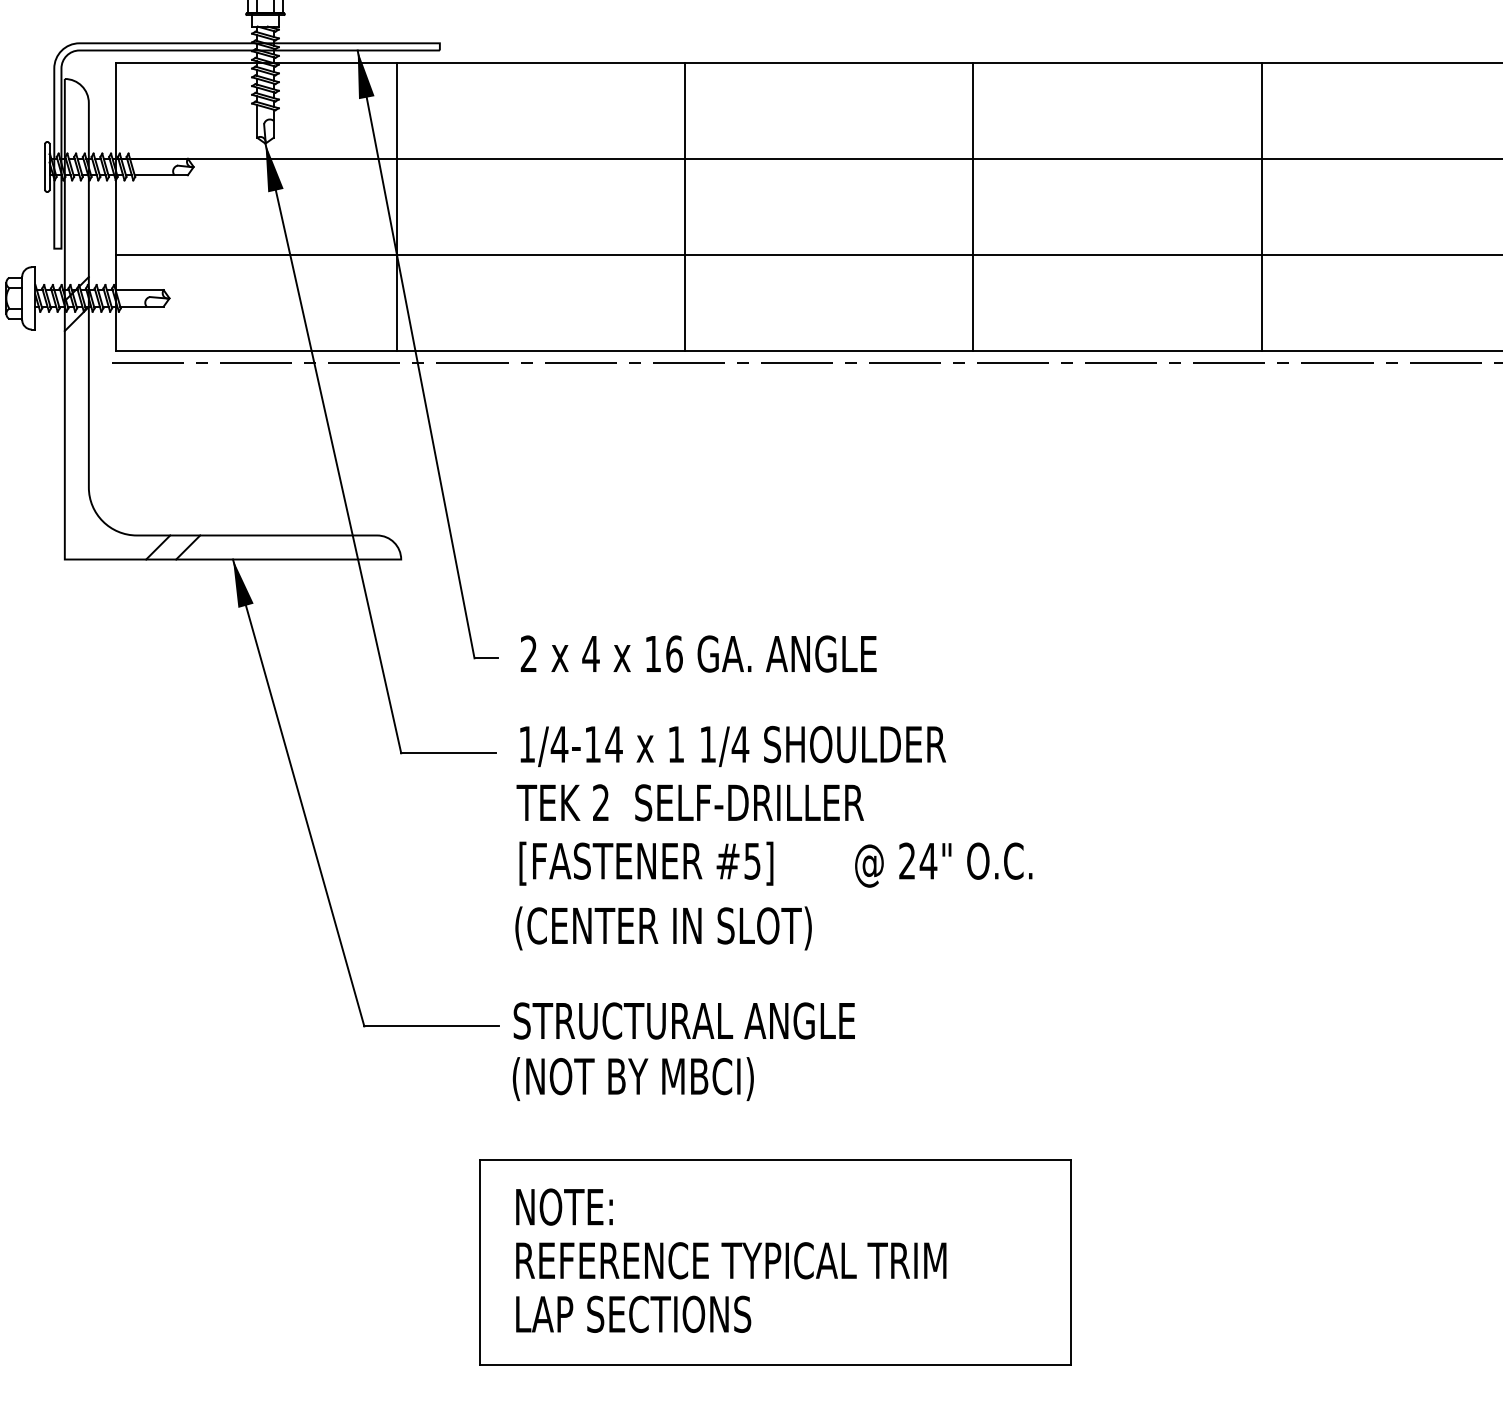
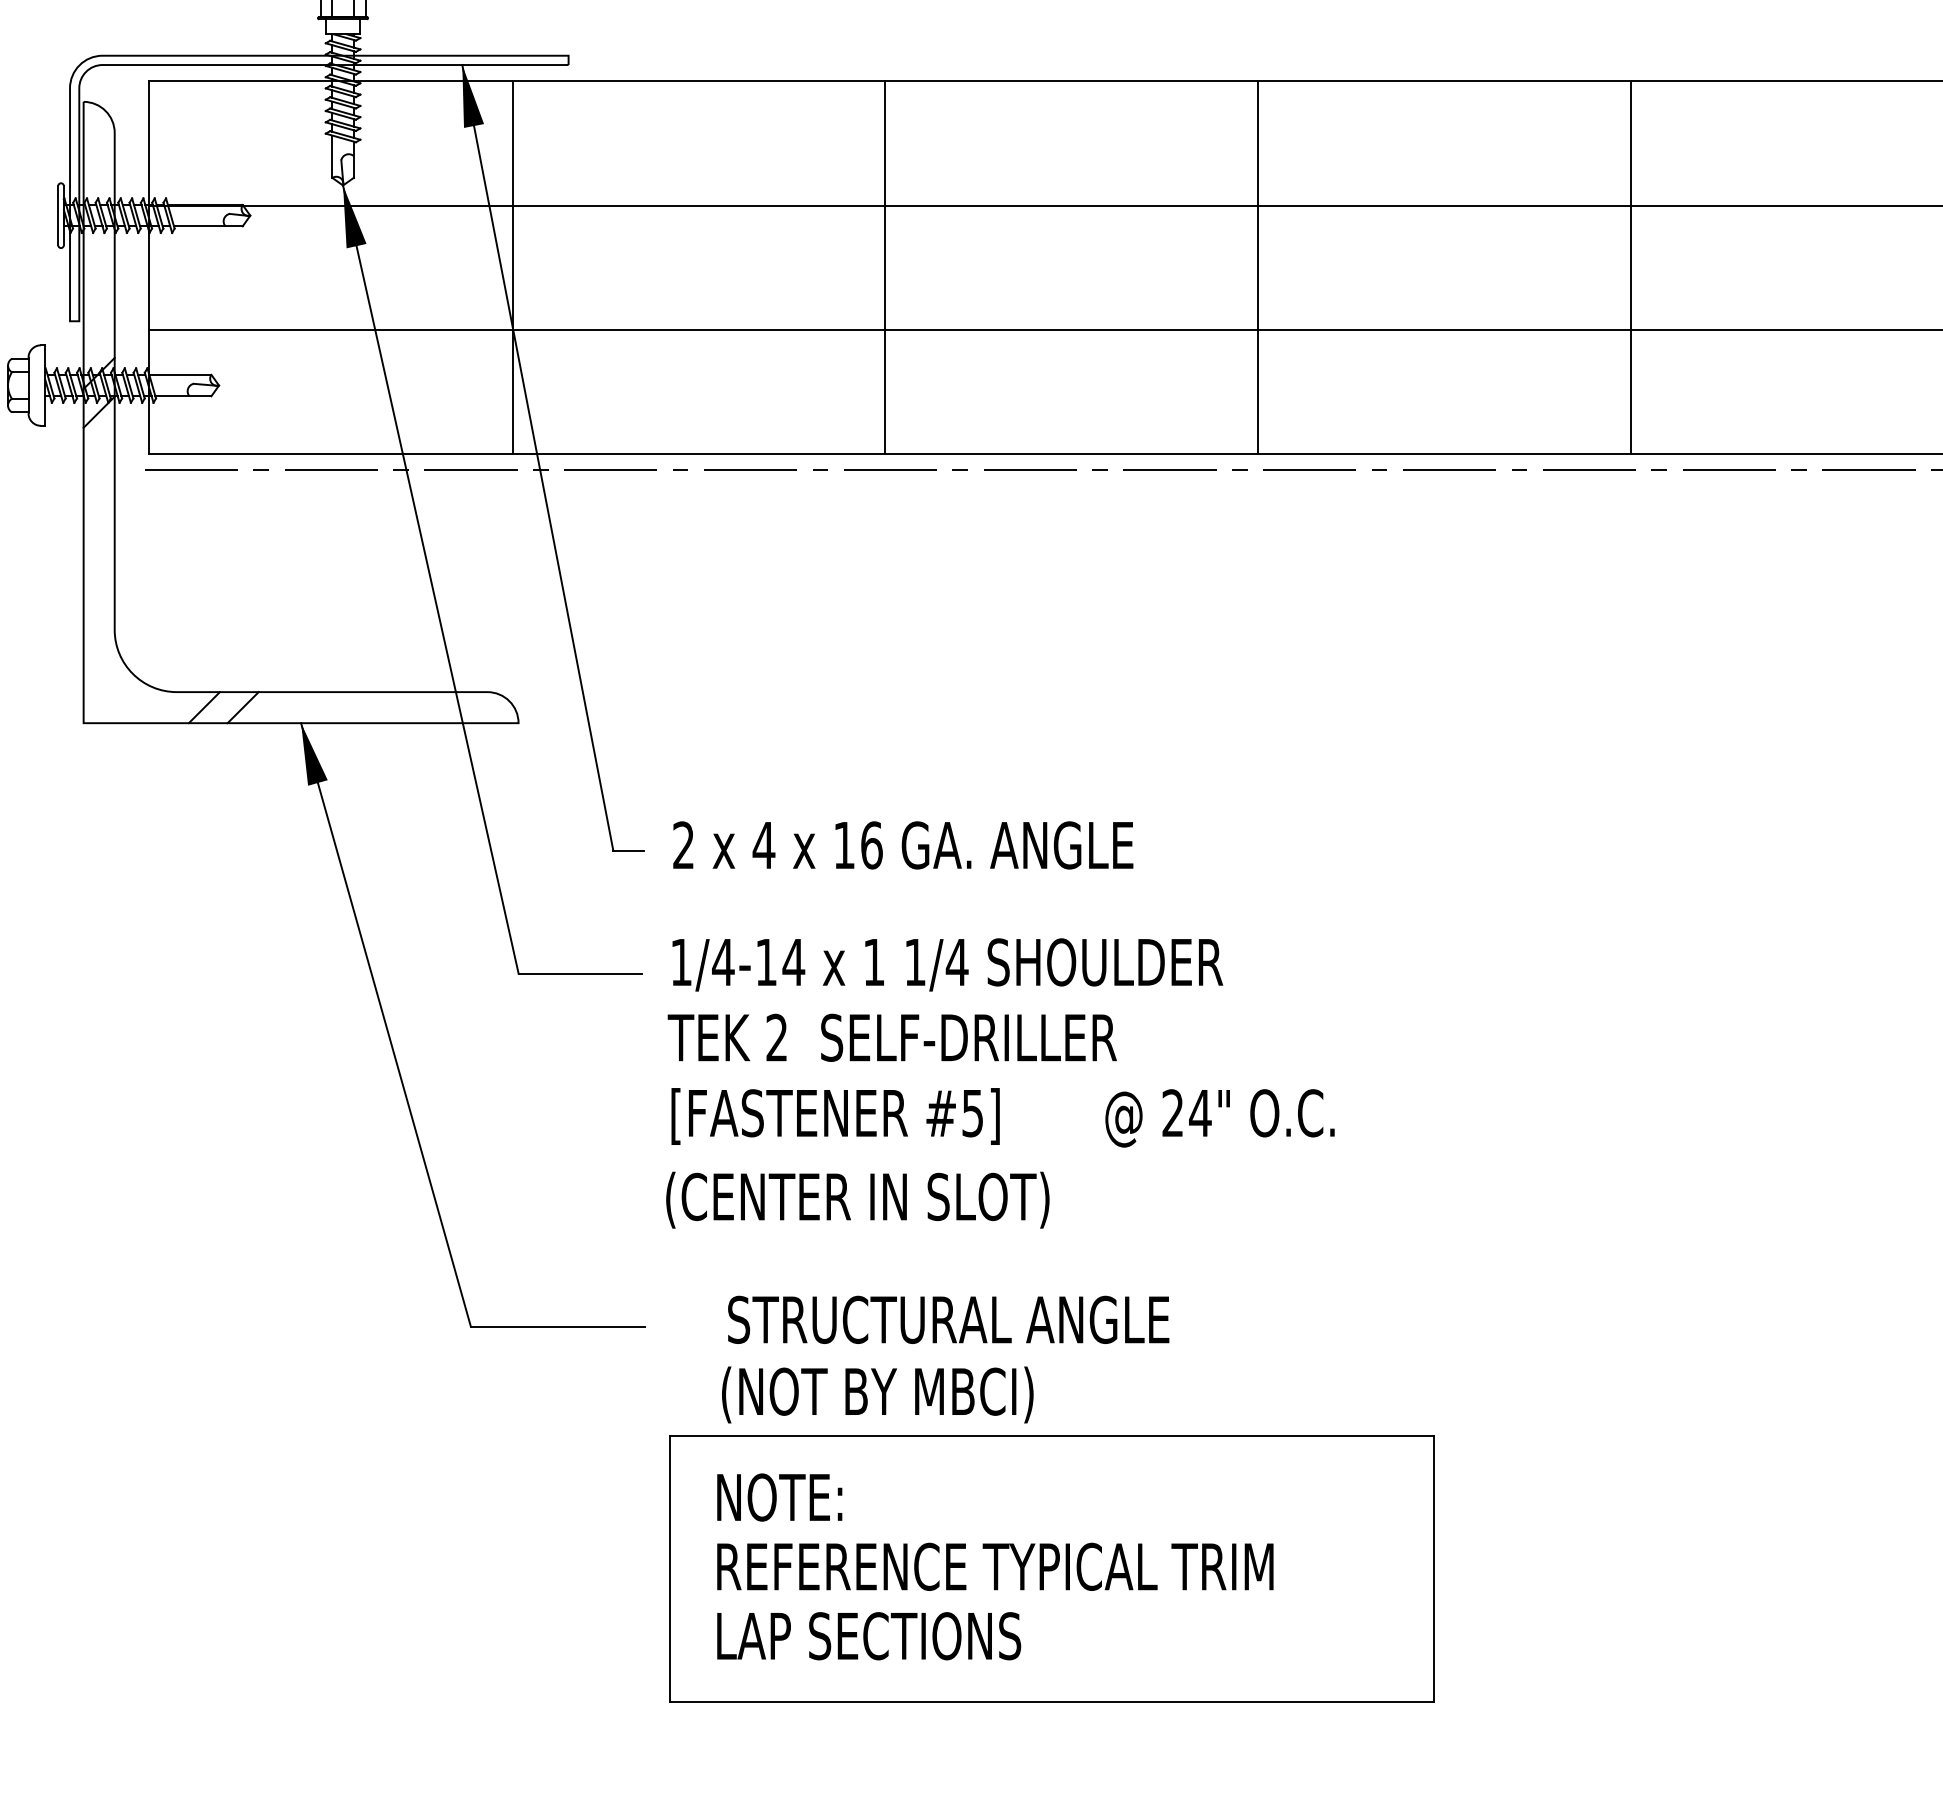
text: (684, 1020) -> (948, 1319), moved
text: (633, 1078) -> (877, 1394), moved
part: (774, 1262) -> (1051, 1568), moved

